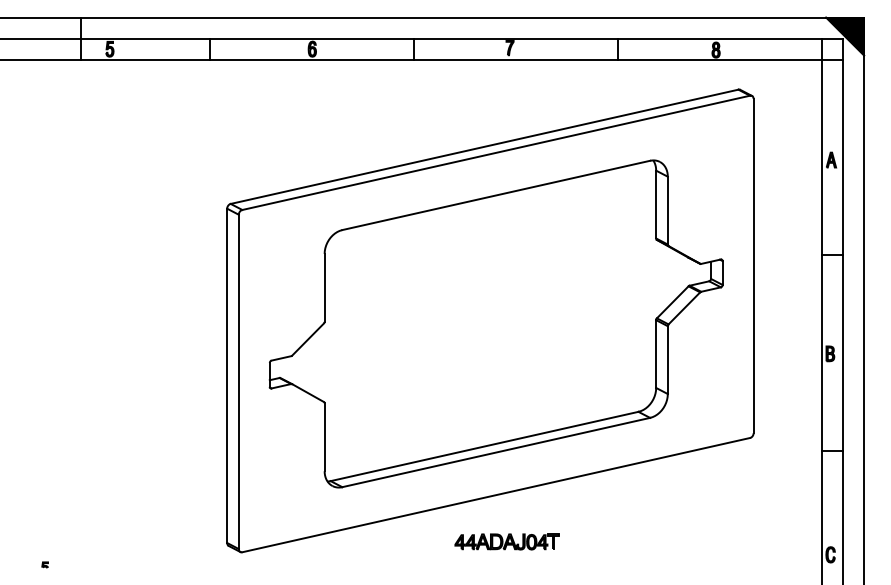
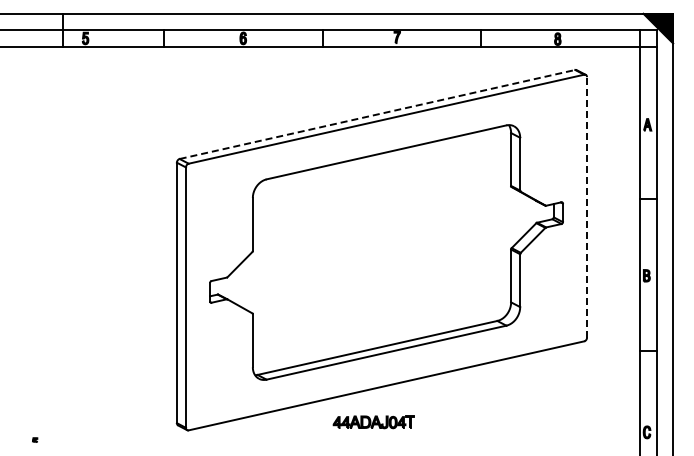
line: (484, 146) -> (377, 114), solid -> dashed
line: (754, 264) -> (587, 206), solid -> dashed
part: (506, 542) -> (373, 422), moved

